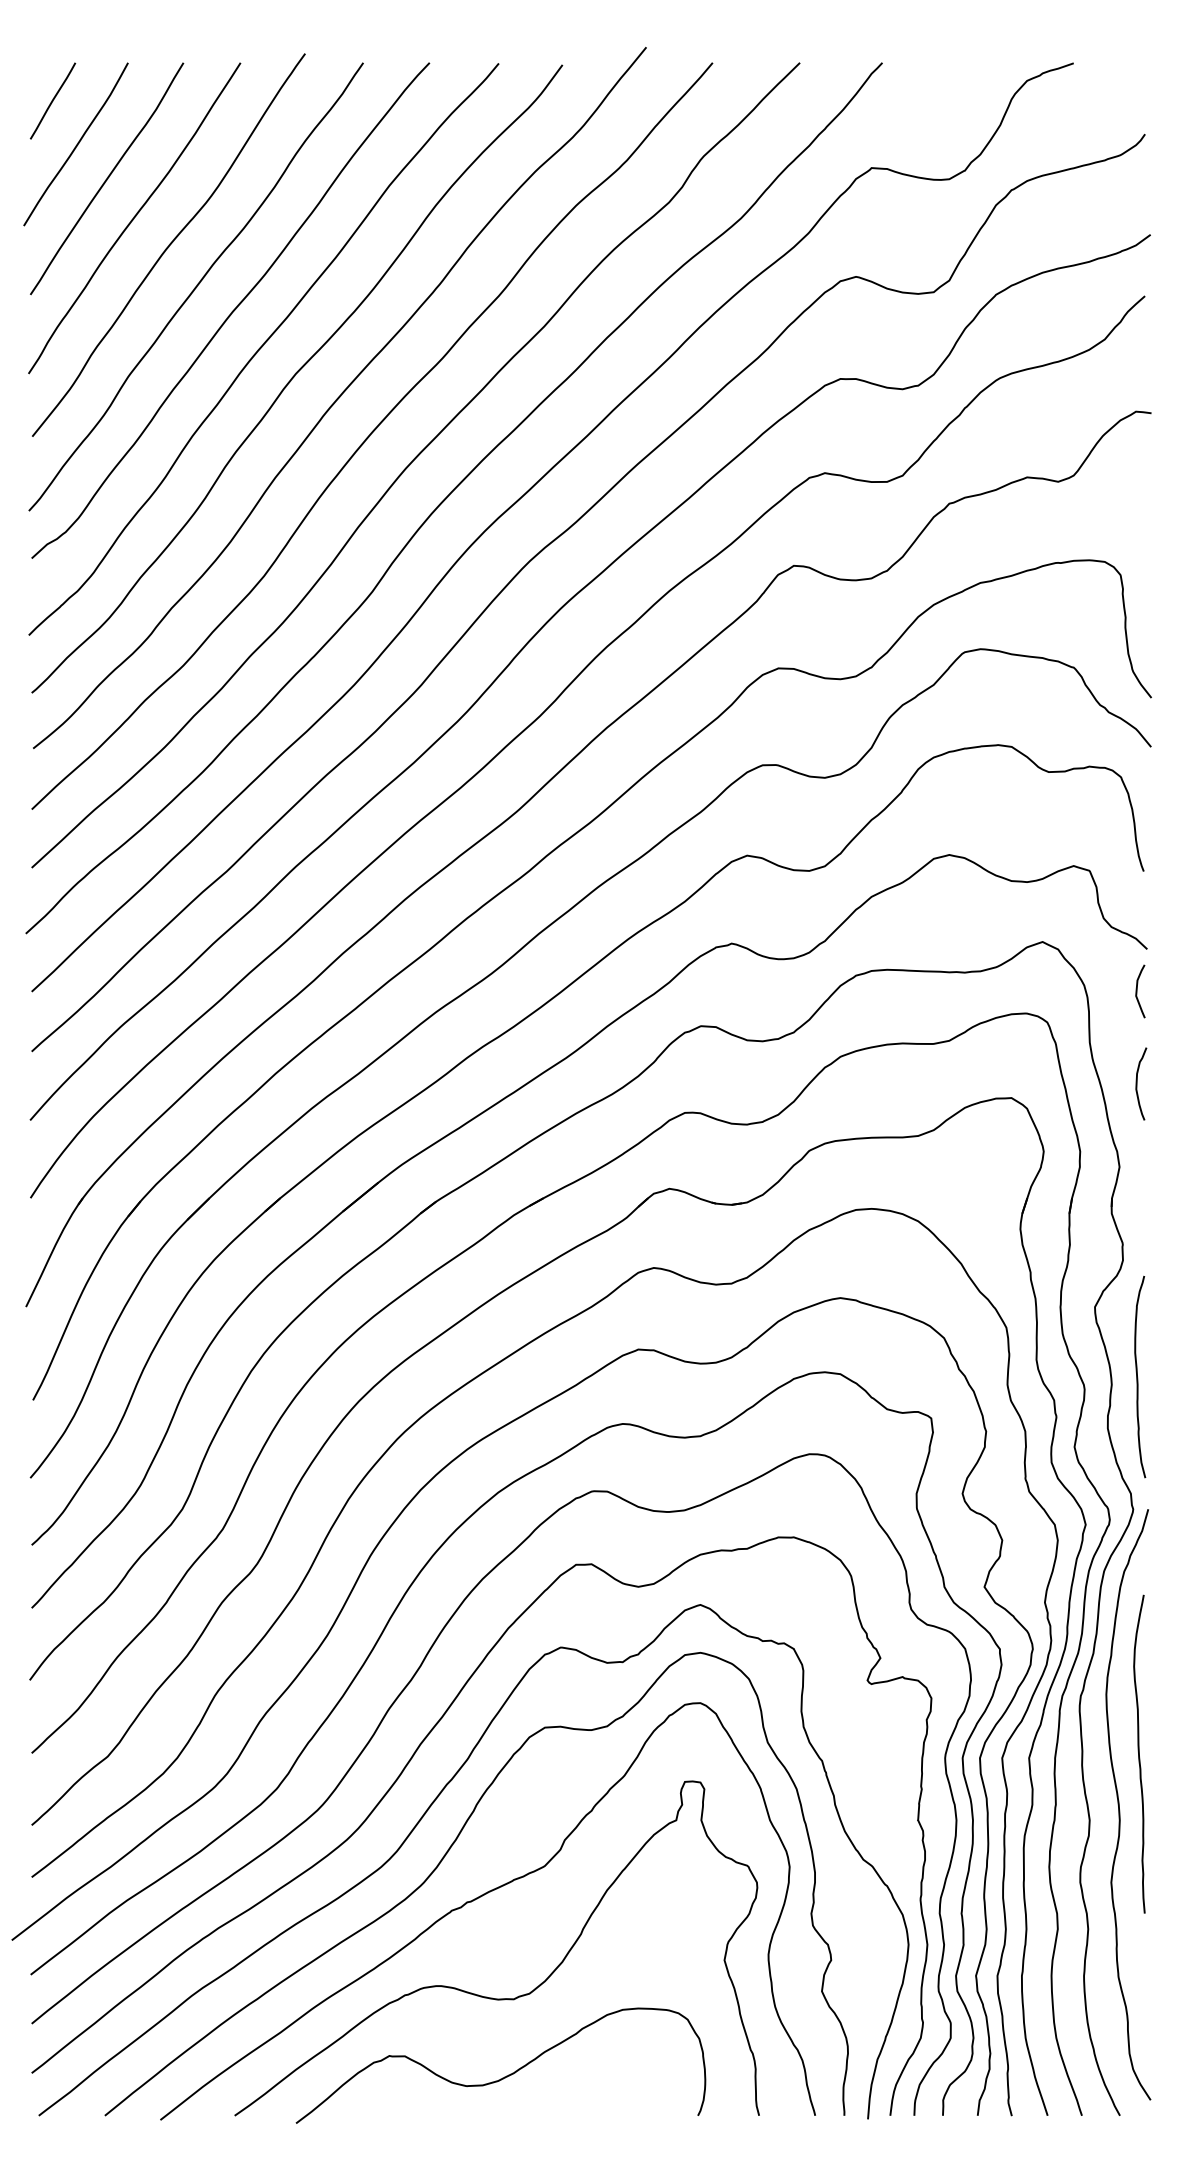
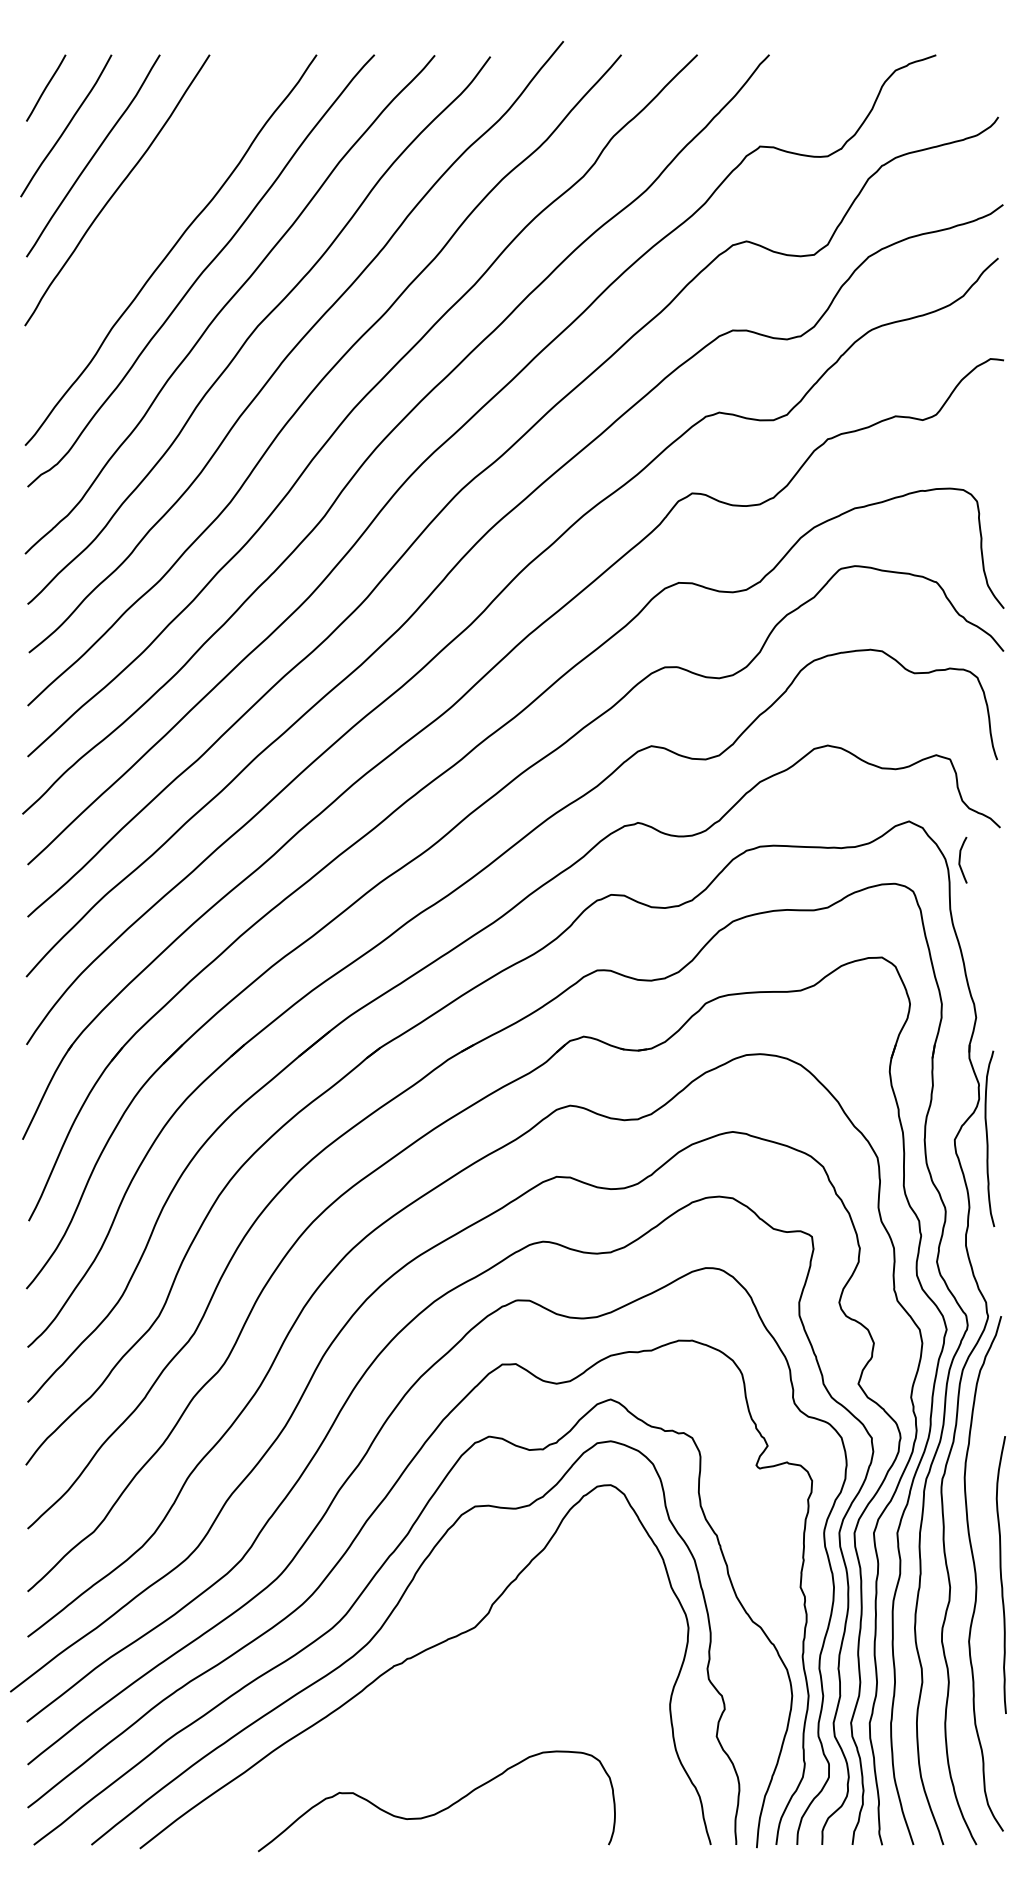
curve: (169, 244) -> (147, 213), removed
curve: (1137, 991) -> (960, 860), moved
curve: (1137, 1083) -> (991, 944), removed
curve: (1138, 1377) -> (988, 1139), moved
curve: (1139, 1753) -> (1001, 1574), moved
curve: (487, 1996) -> (425, 1740), removed

